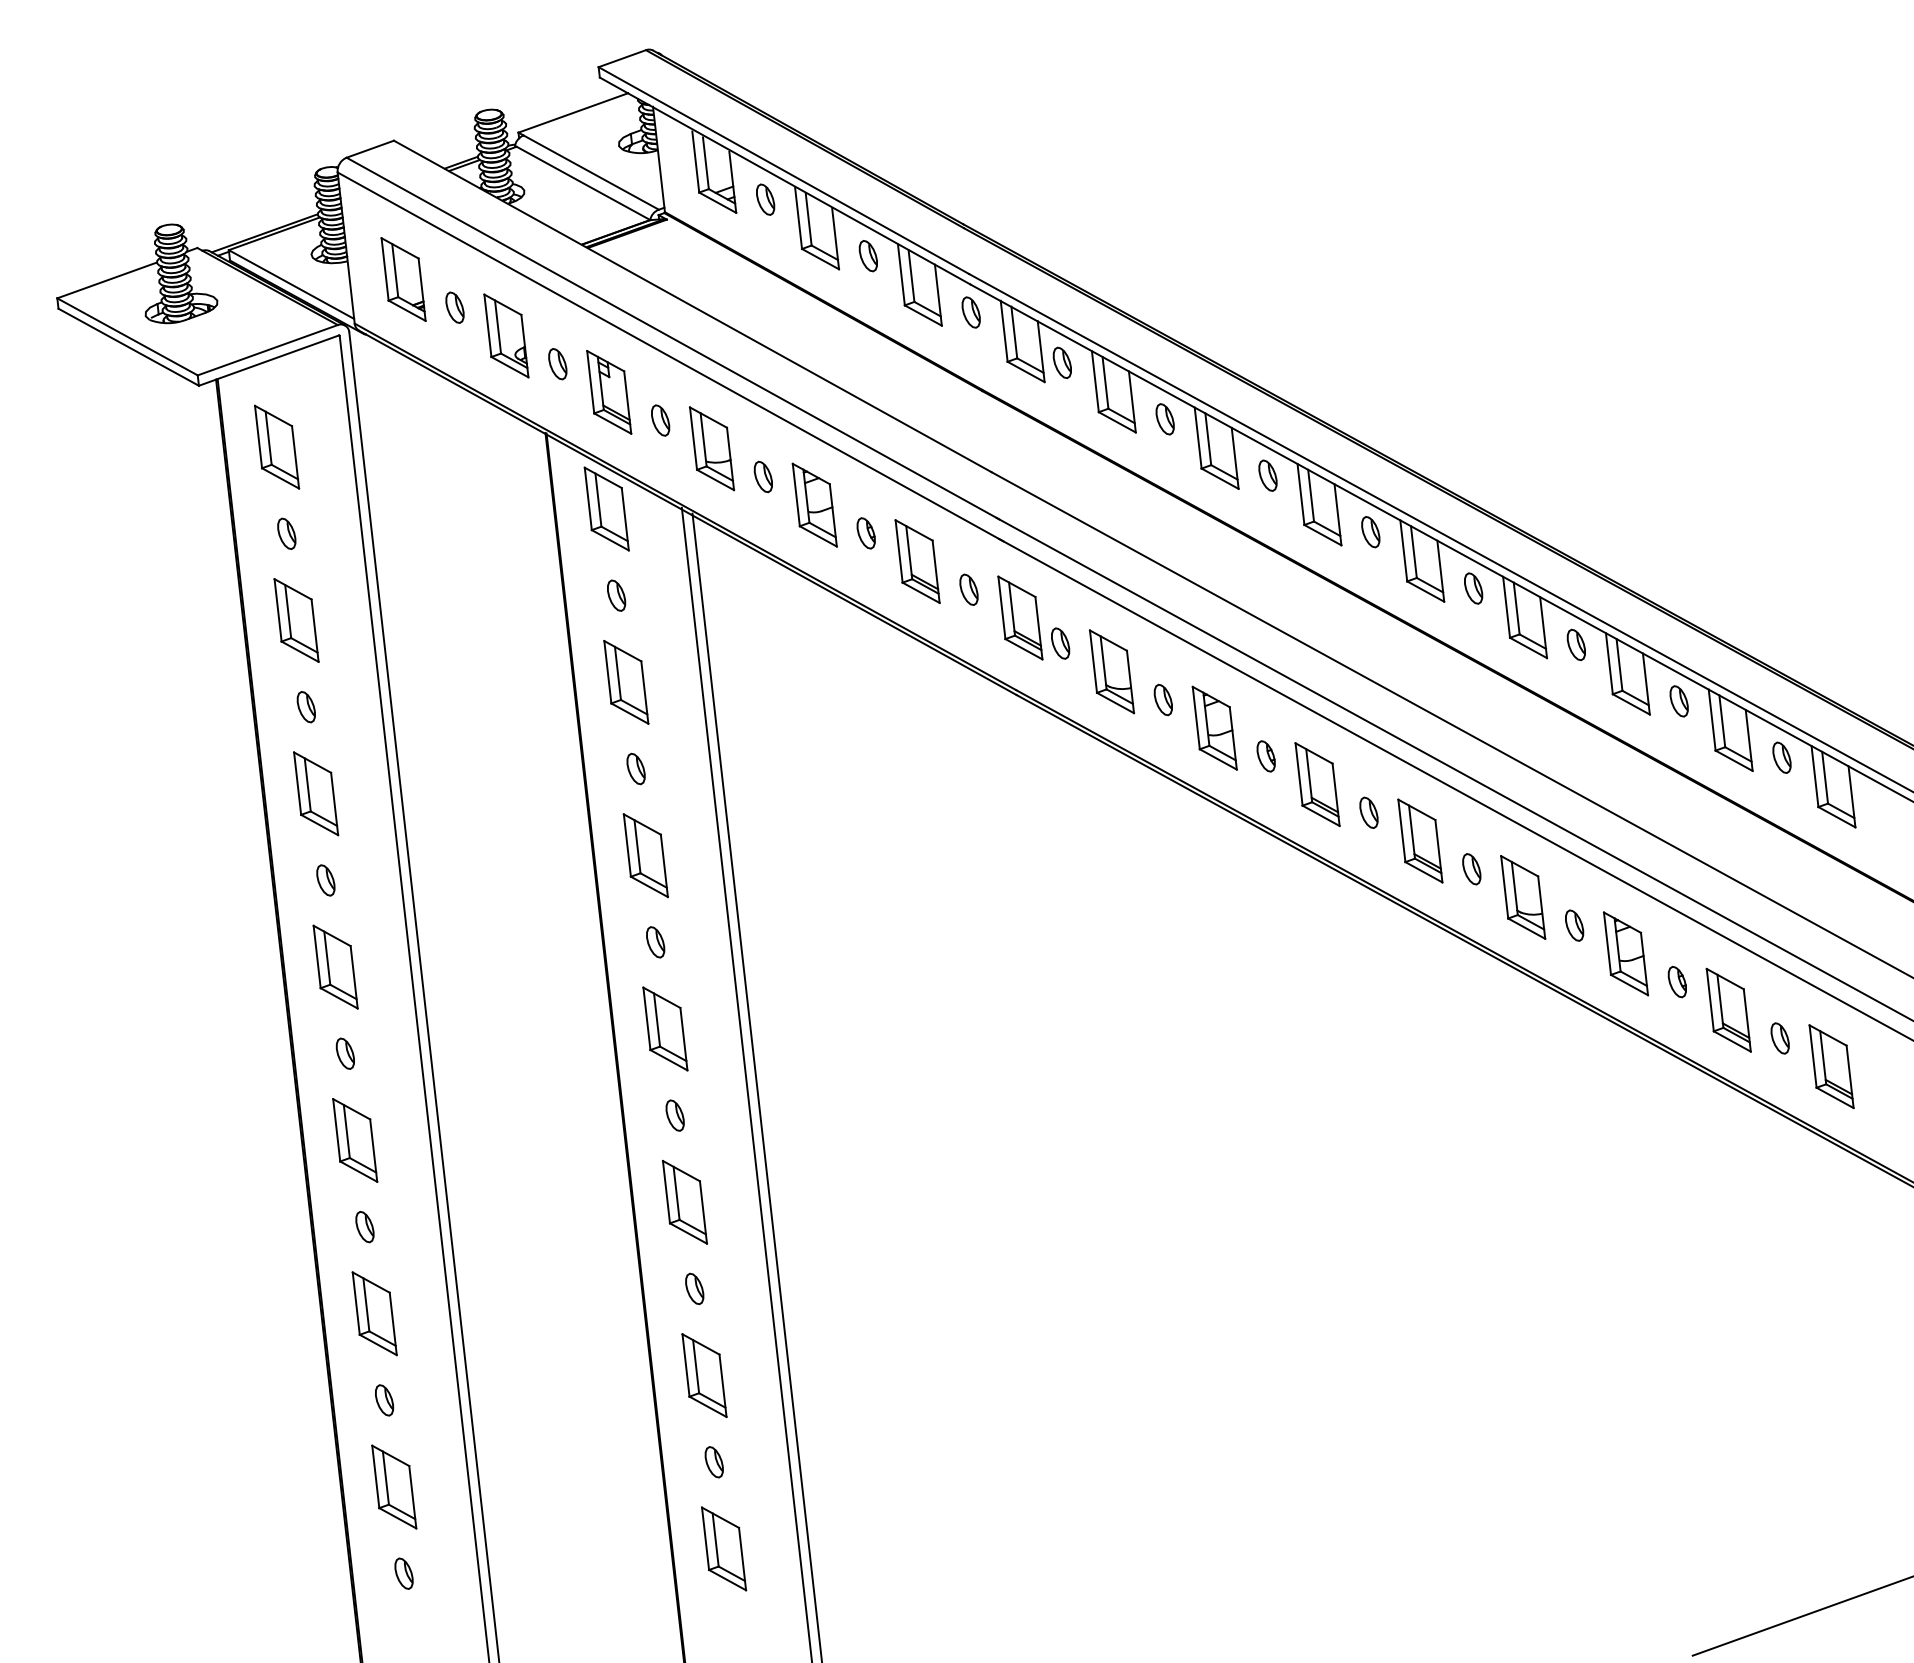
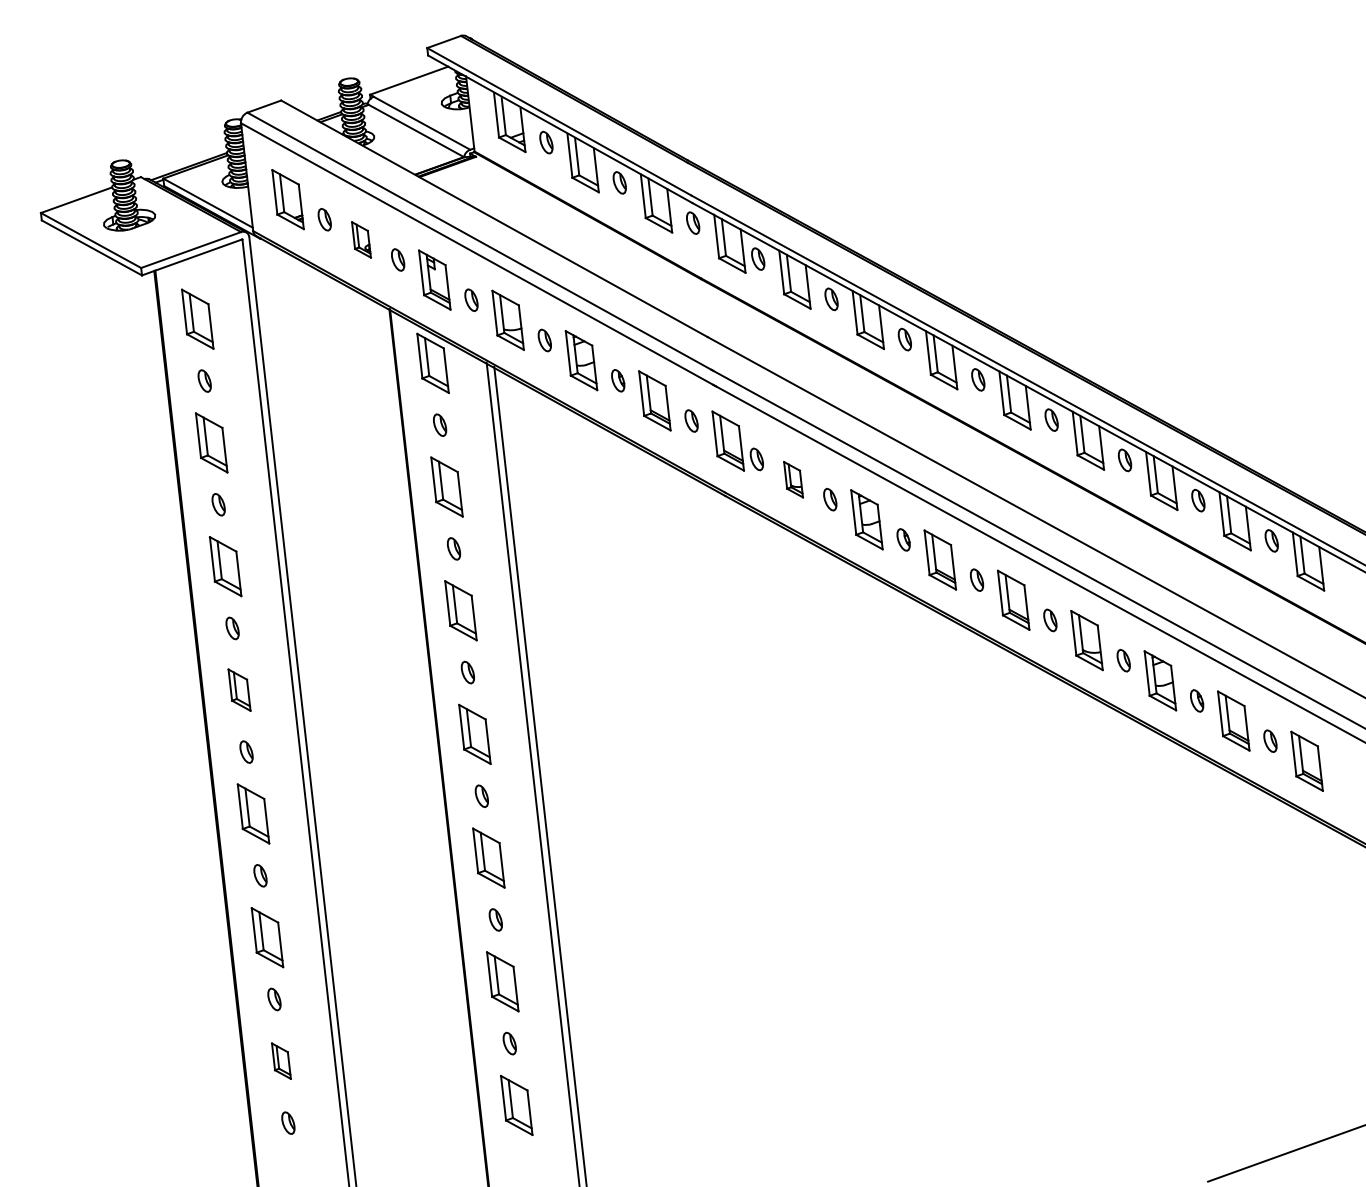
part: (506, 335) -> (361, 239), size x0.6
part: (1111, 671) -> (793, 479), size x0.6
part: (335, 966) -> (239, 689), size x0.7
part: (394, 1485) -> (281, 1060), size x0.6

